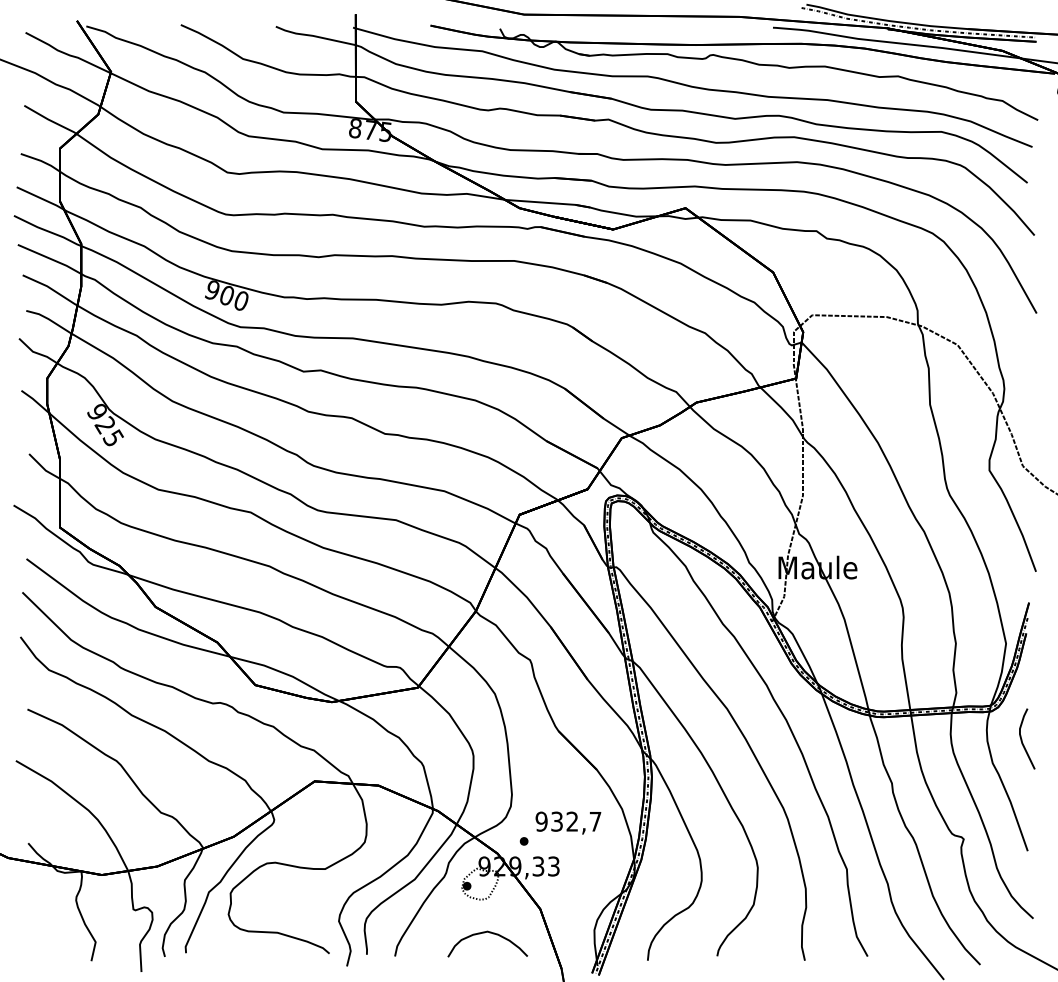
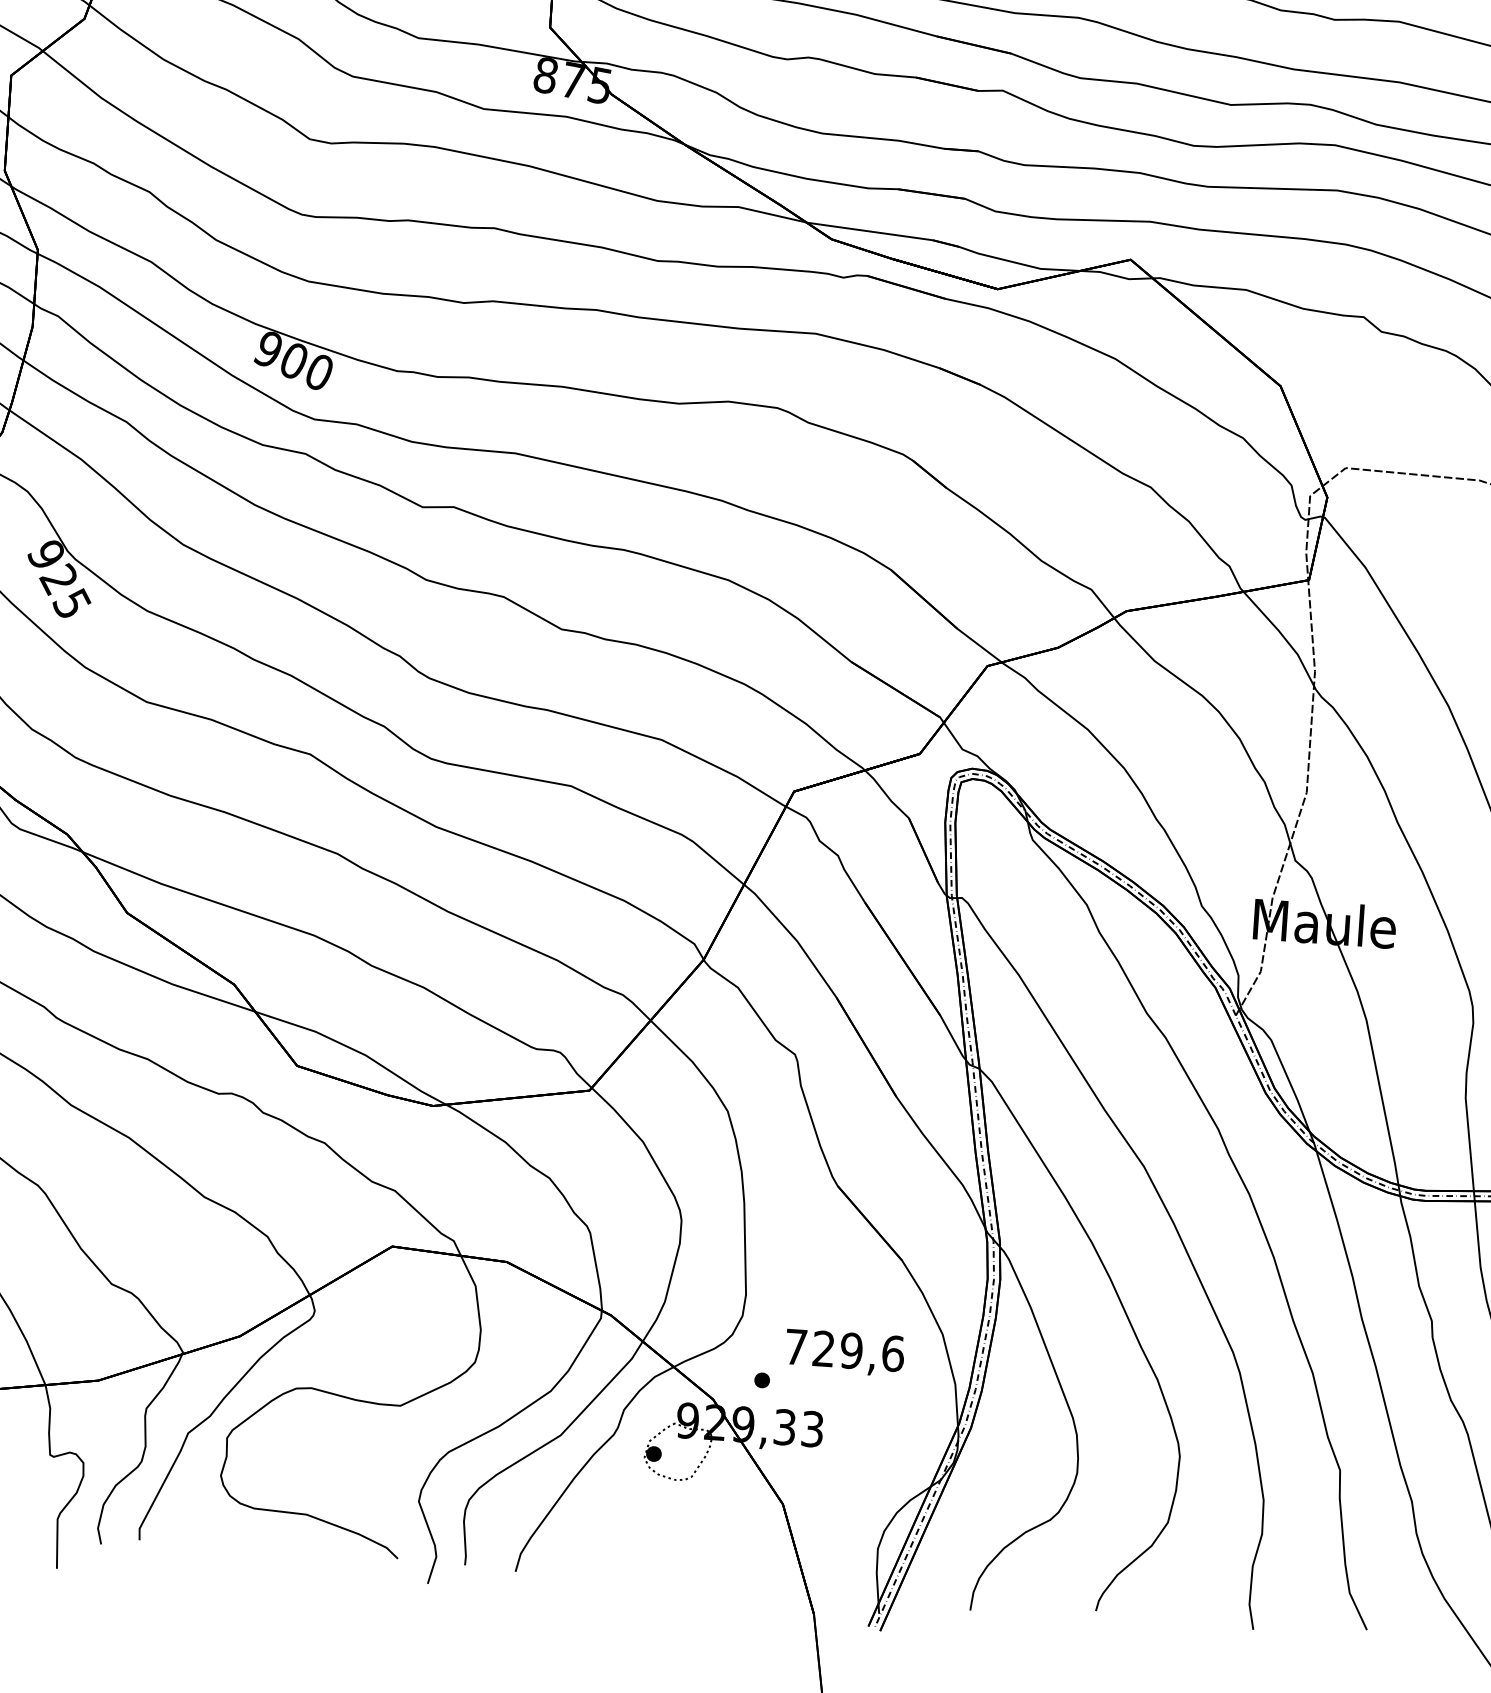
text: (568, 821) -> (844, 1349), 932,7 -> 729,6
curve: (489, 933) -> (688, 1542), removed

